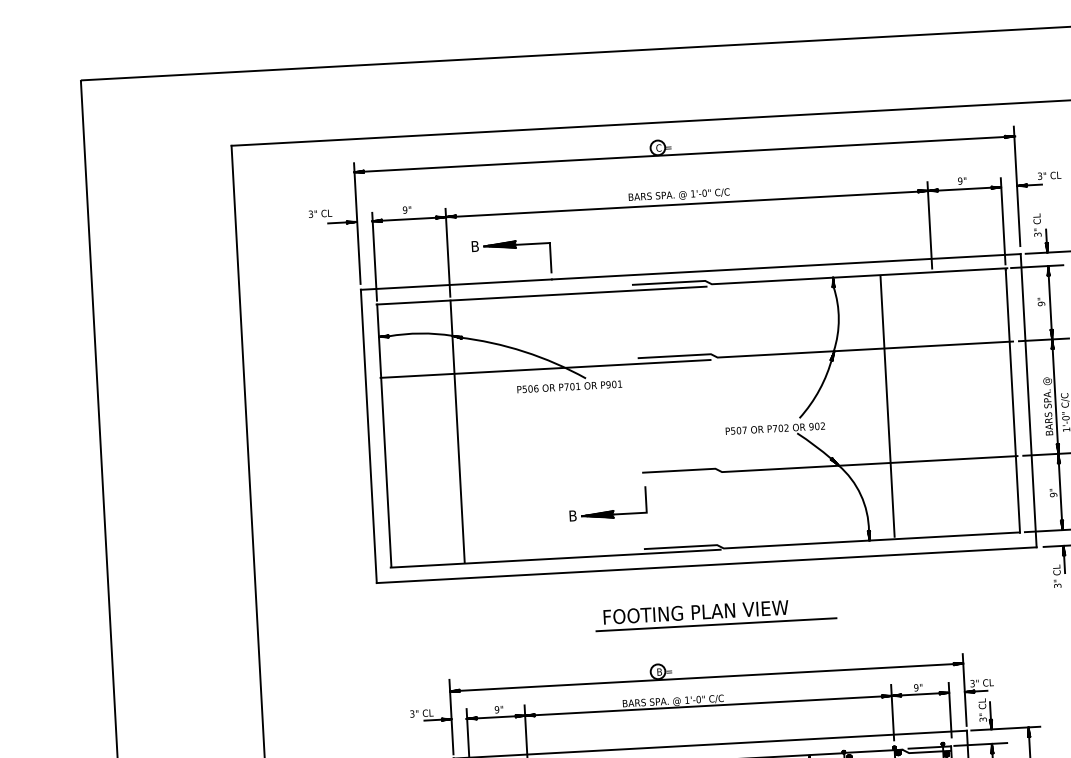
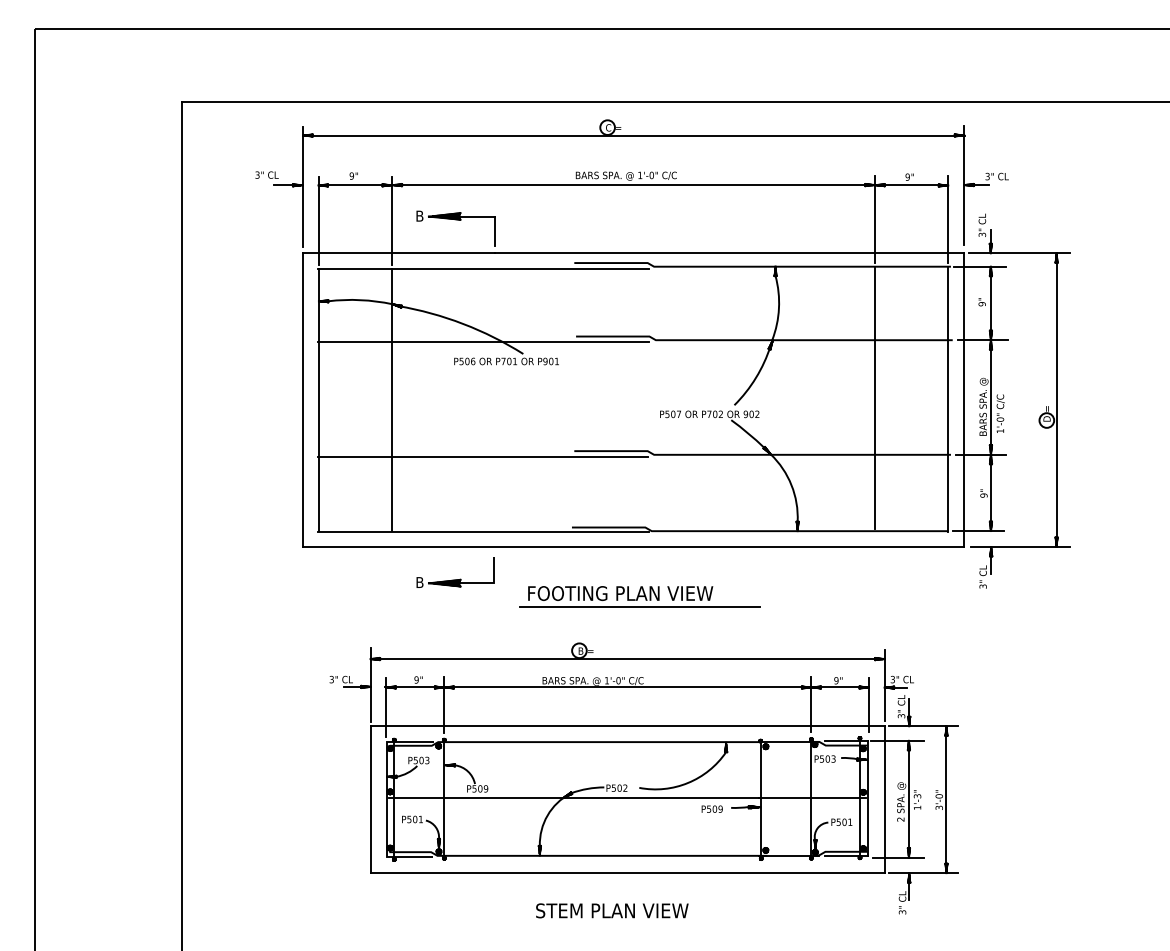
line: (887, 406) -> (874, 398), moved
line: (551, 482) -> (483, 456), added
part: (608, 510) -> (455, 579), moved

